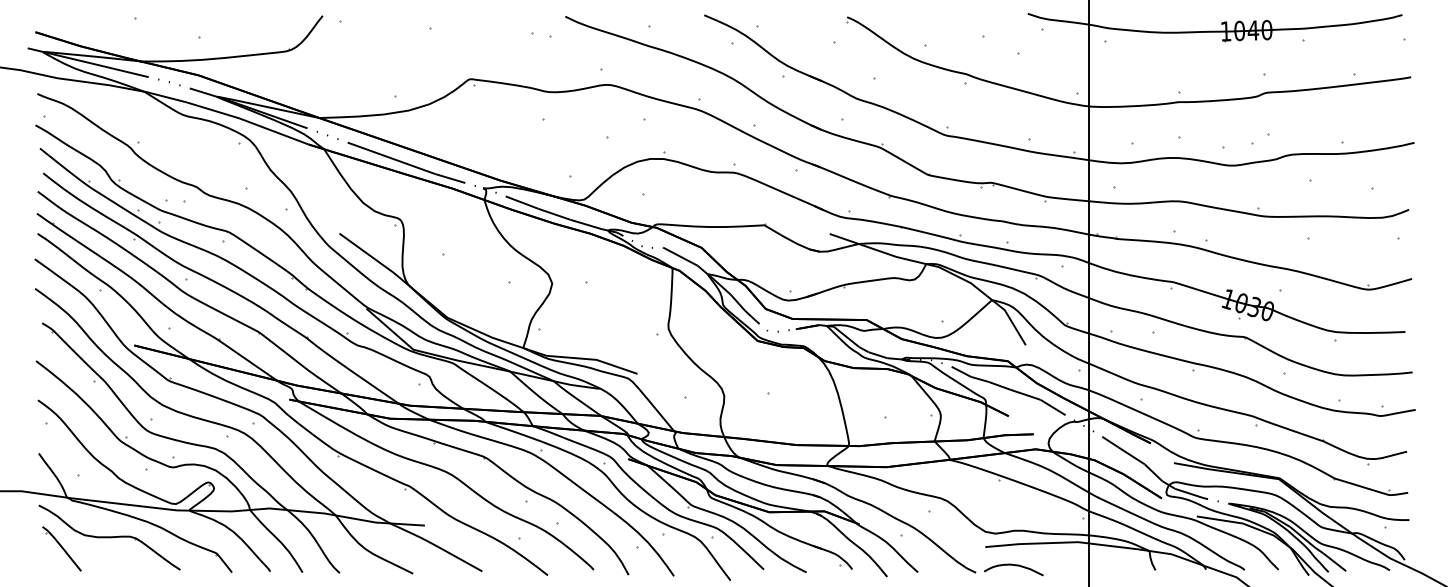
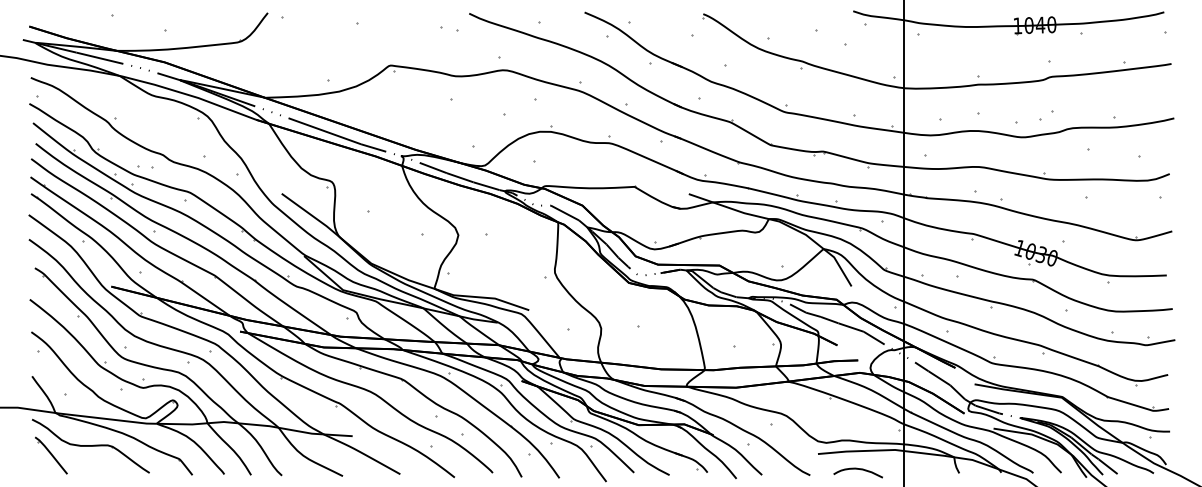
curve: (1015, 566) -> (859, 470), moved

